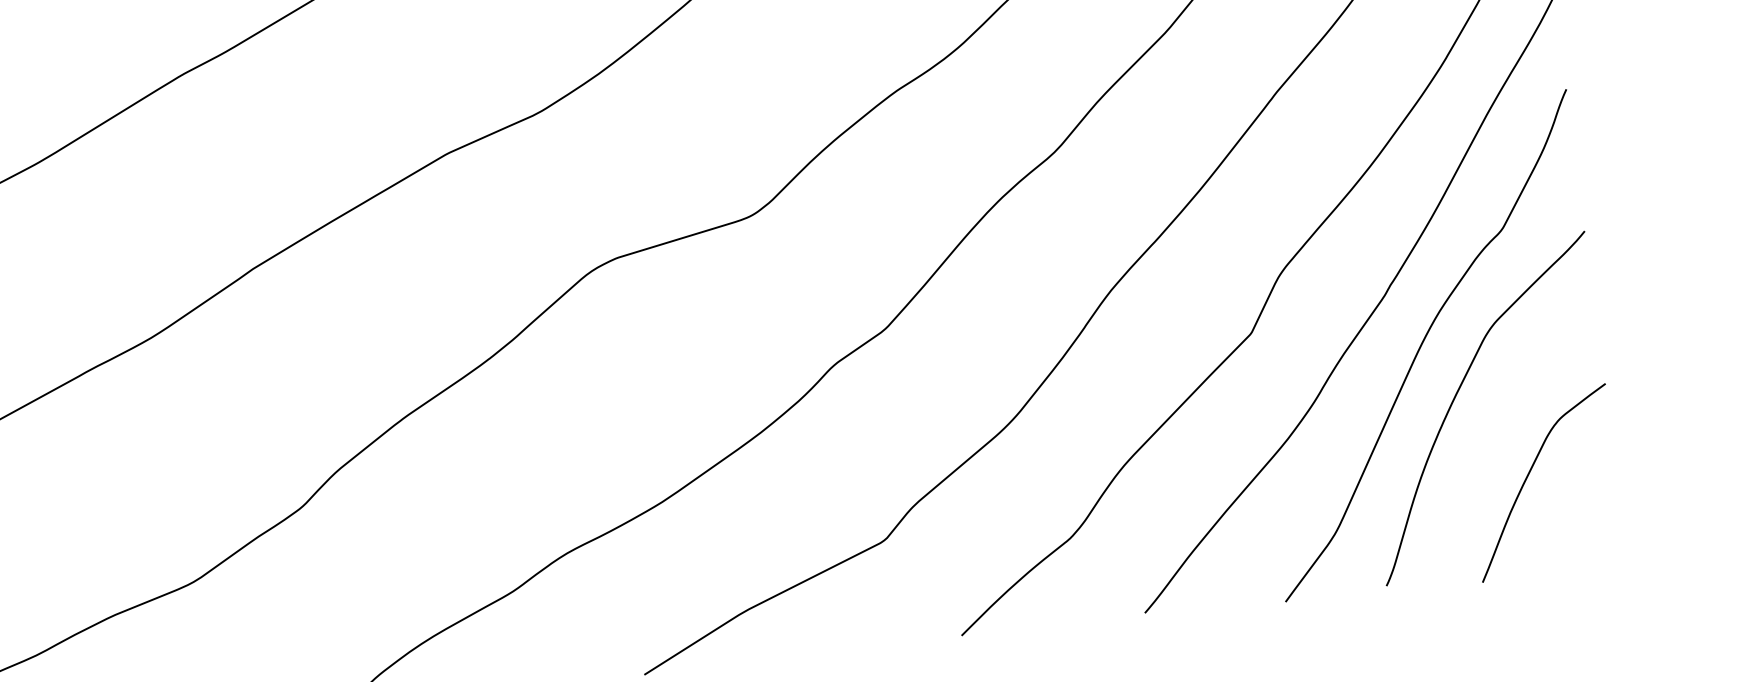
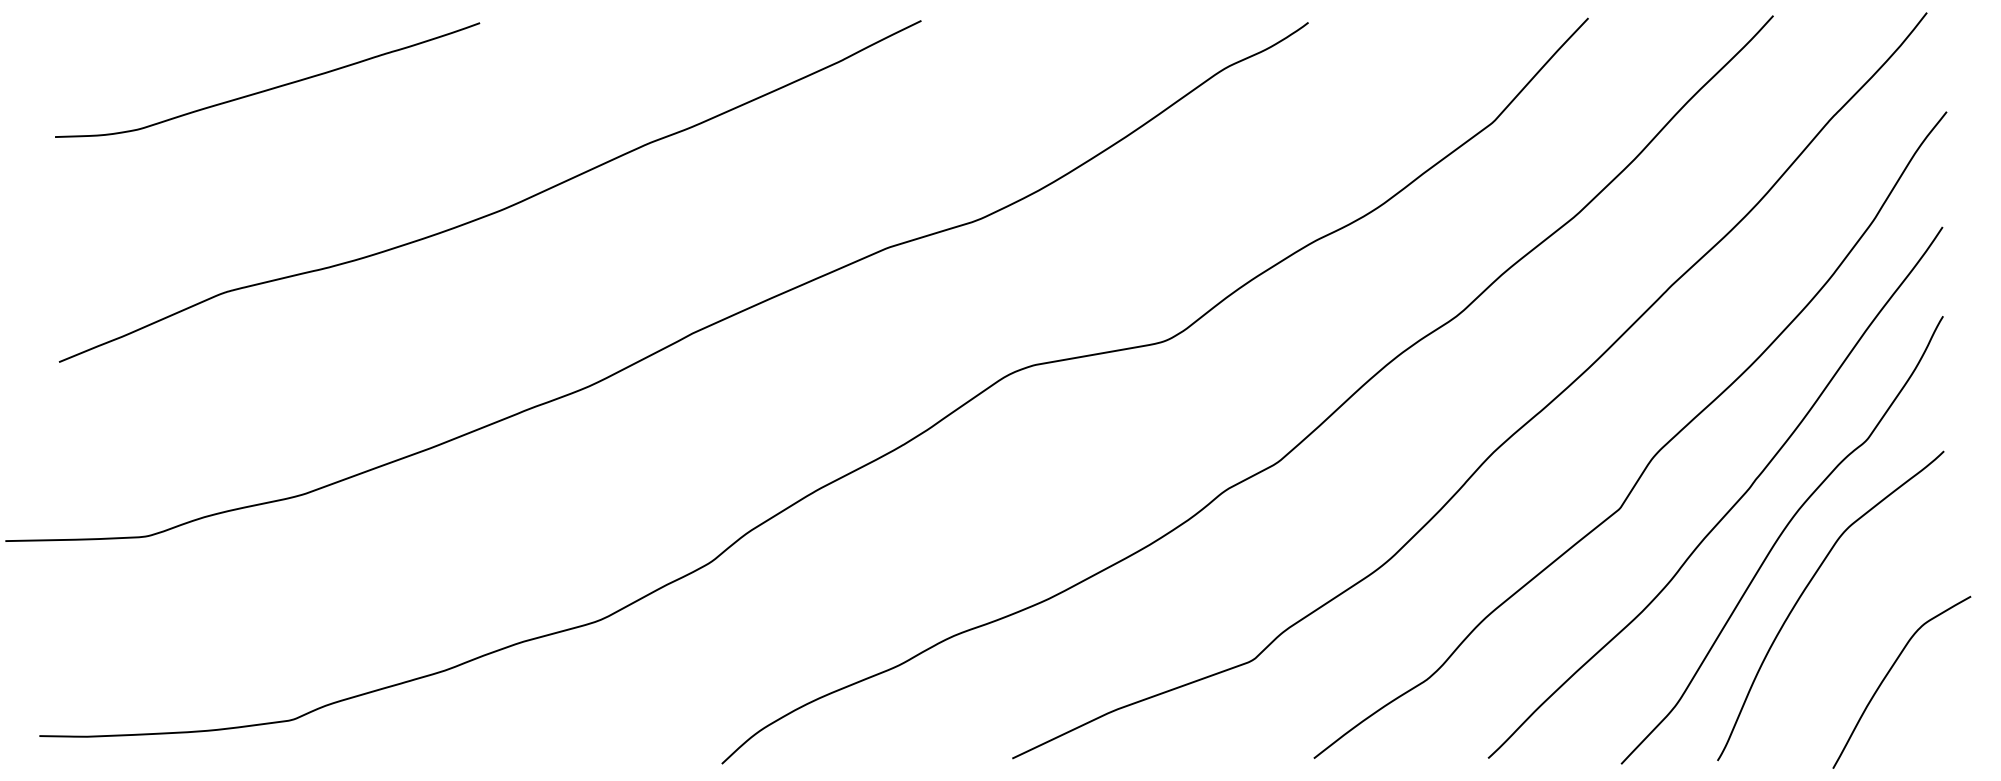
curve: (1528, 476) -> (1888, 674), moved

